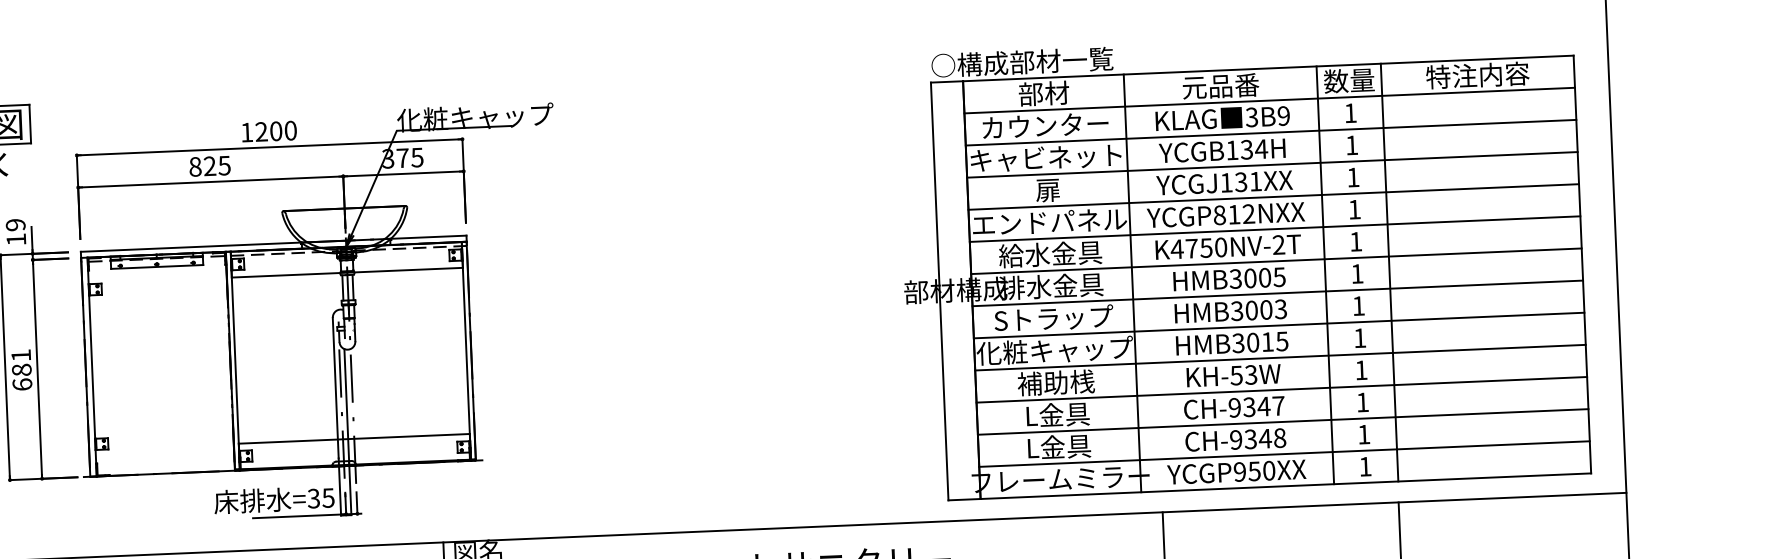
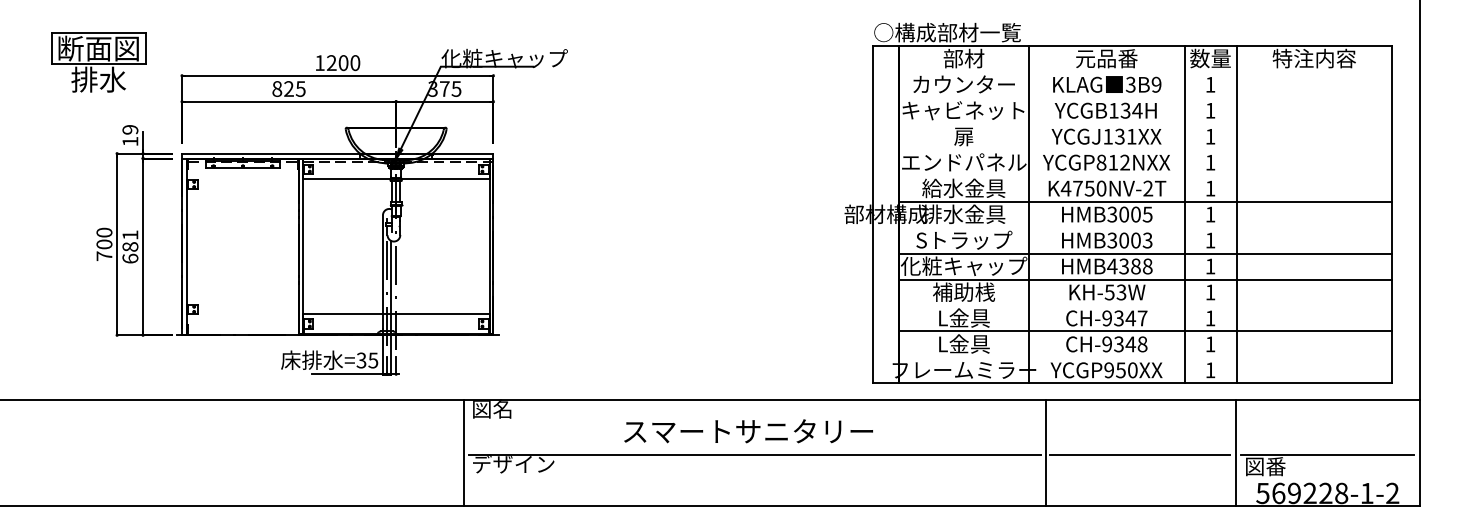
line: (1269, 100) -> (1145, 71), removed
line: (1270, 132) -> (1145, 97), removed
line: (1272, 164) -> (1145, 123), removed
line: (1273, 196) -> (1145, 149), removed
line: (1274, 228) -> (1145, 175), removed
line: (1277, 293) -> (1145, 227), removed
text: (1259, 342) -> (1129, 266), HMB3015 -> HMB4388
line: (1281, 389) -> (1145, 305), removed
line: (1284, 454) -> (1145, 357), removed

